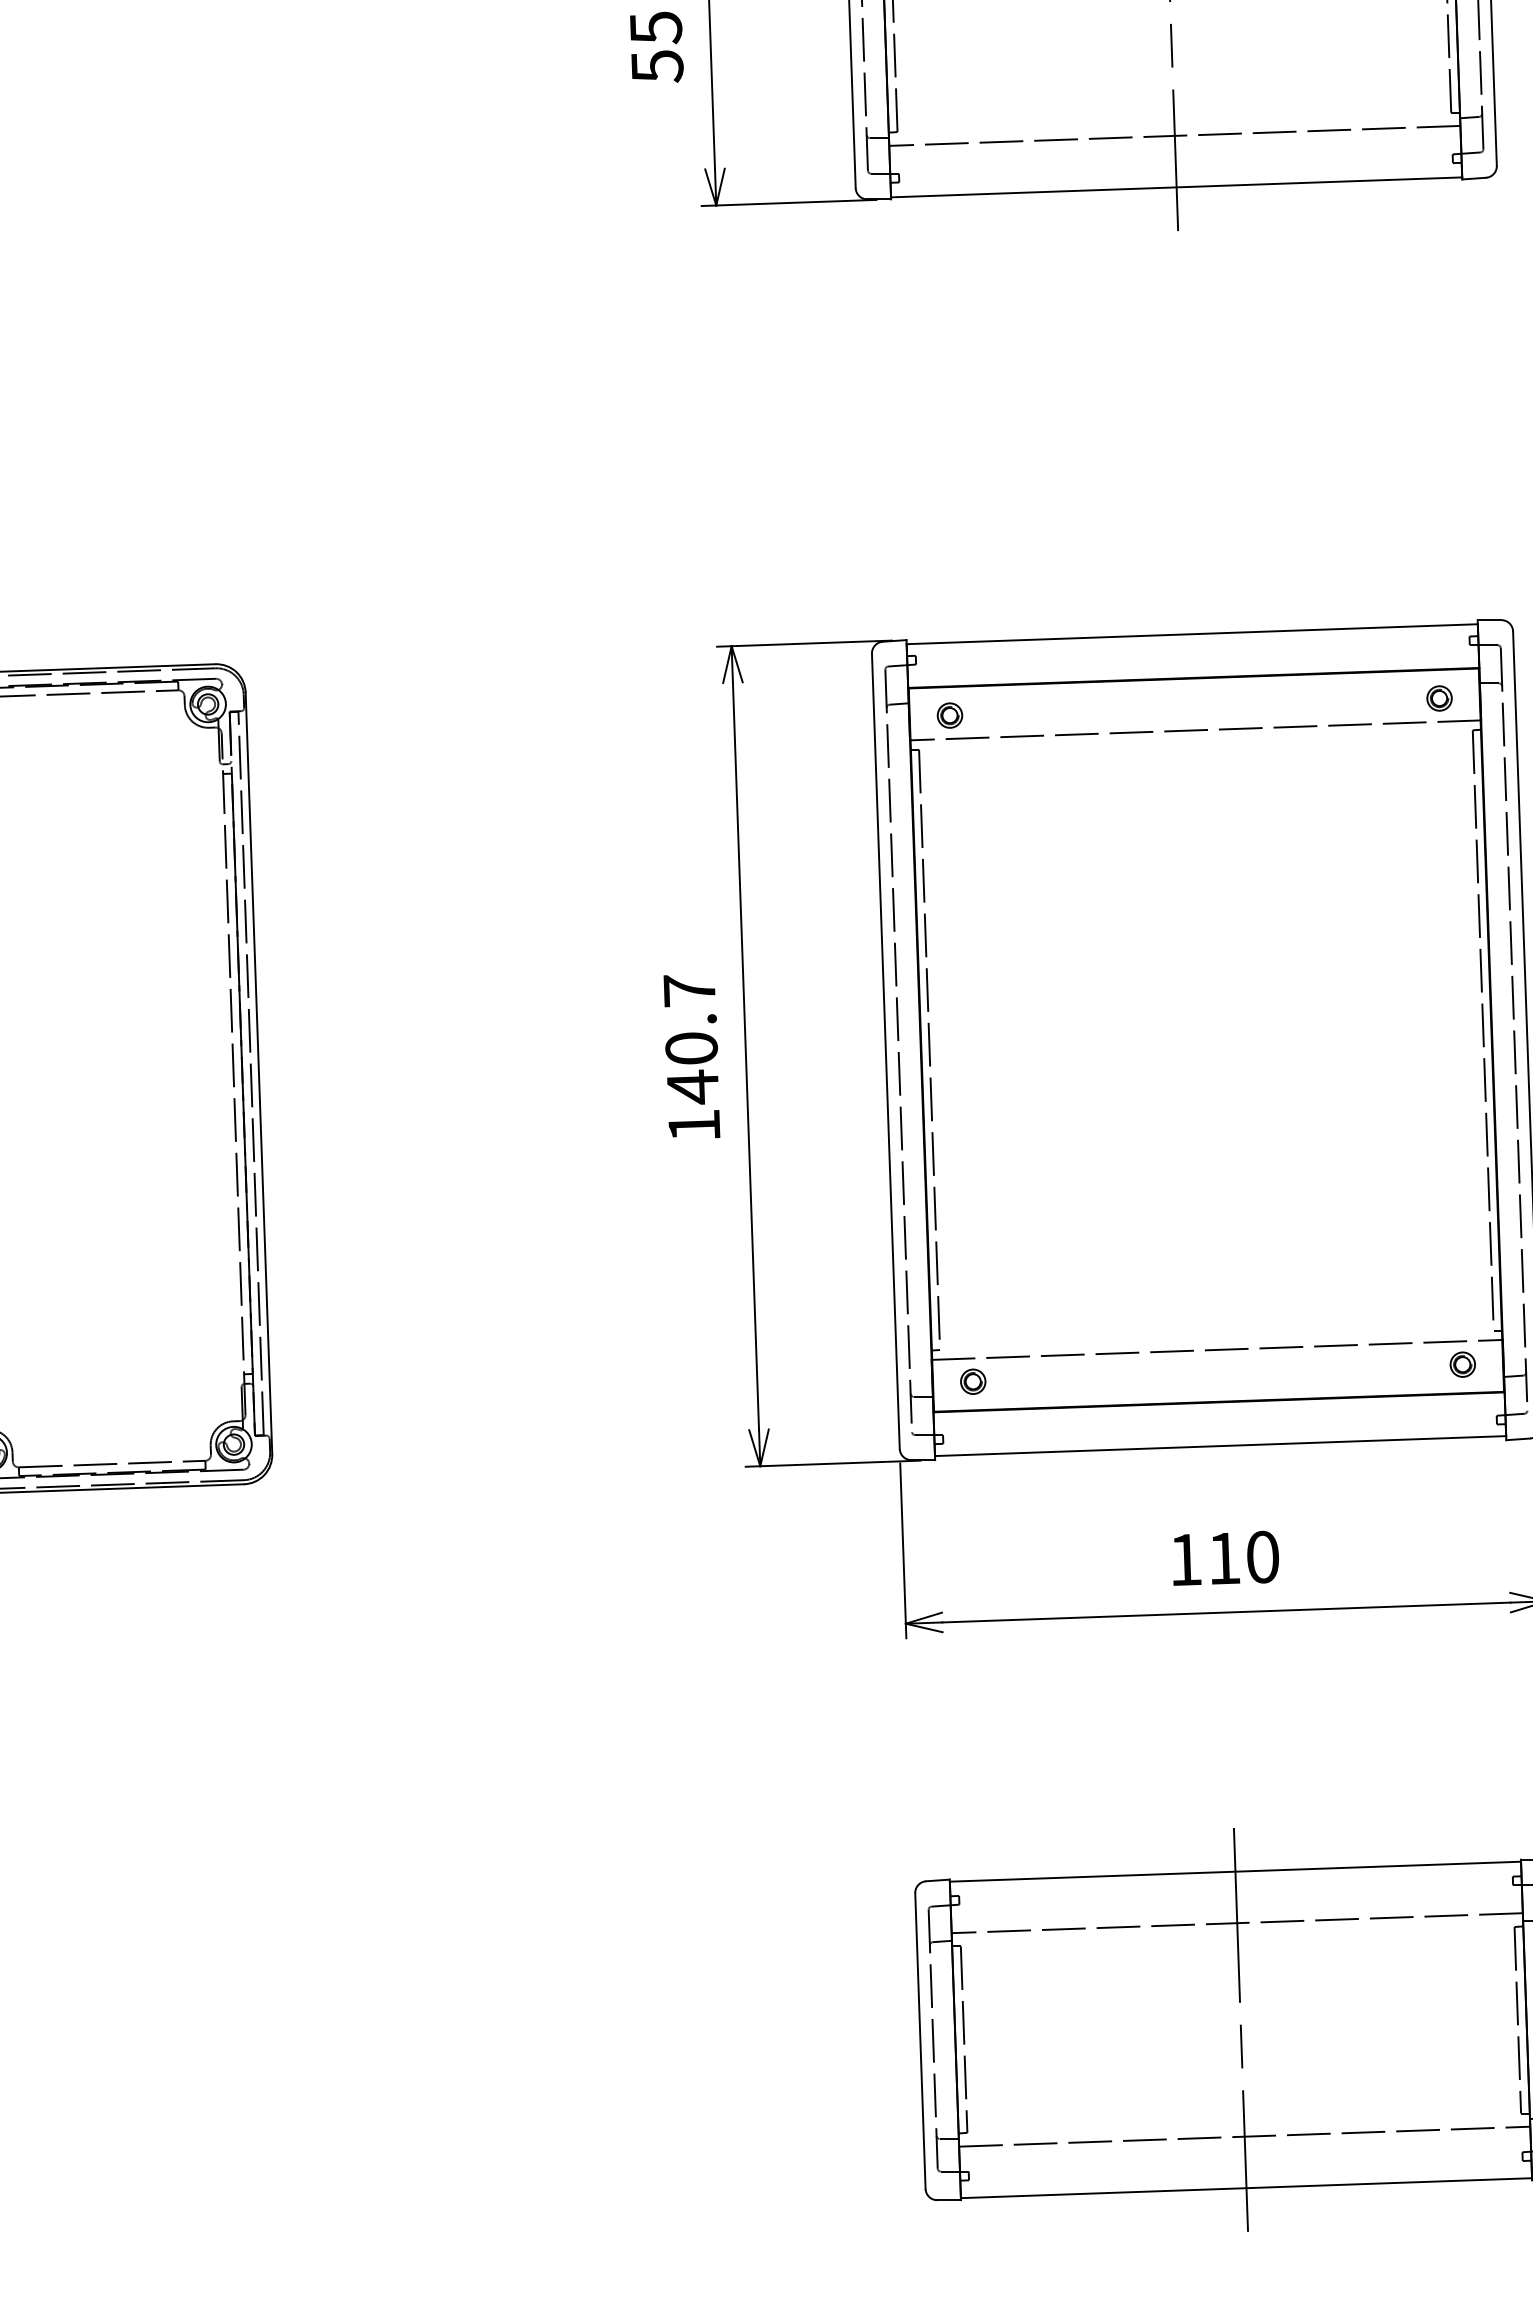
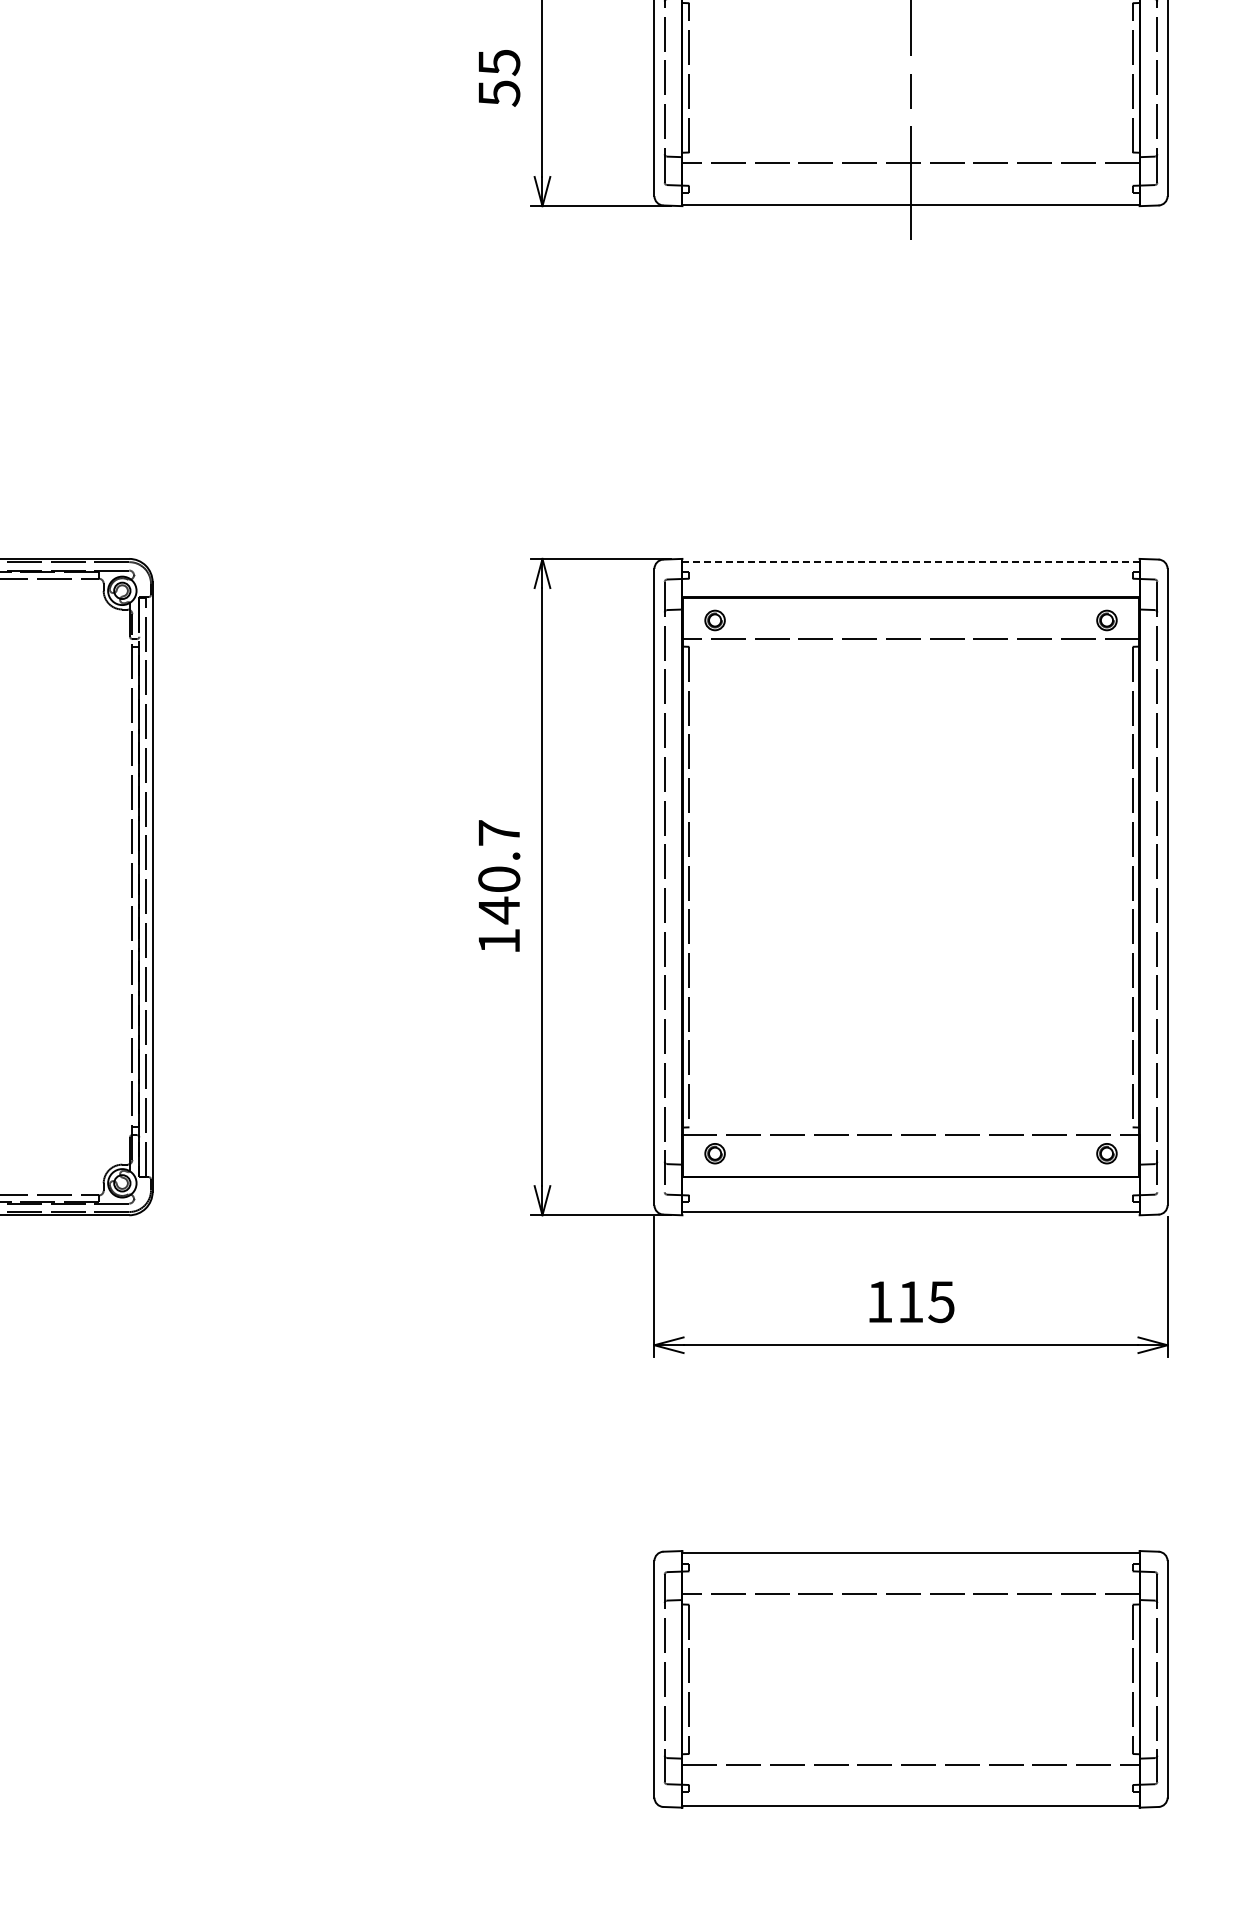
line: (1192, 634) -> (911, 562), solid -> dashed
text: (1262, 1557) -> (941, 1302), 110 -> 115
line: (1241, 2028) -> (911, 1678), removed

